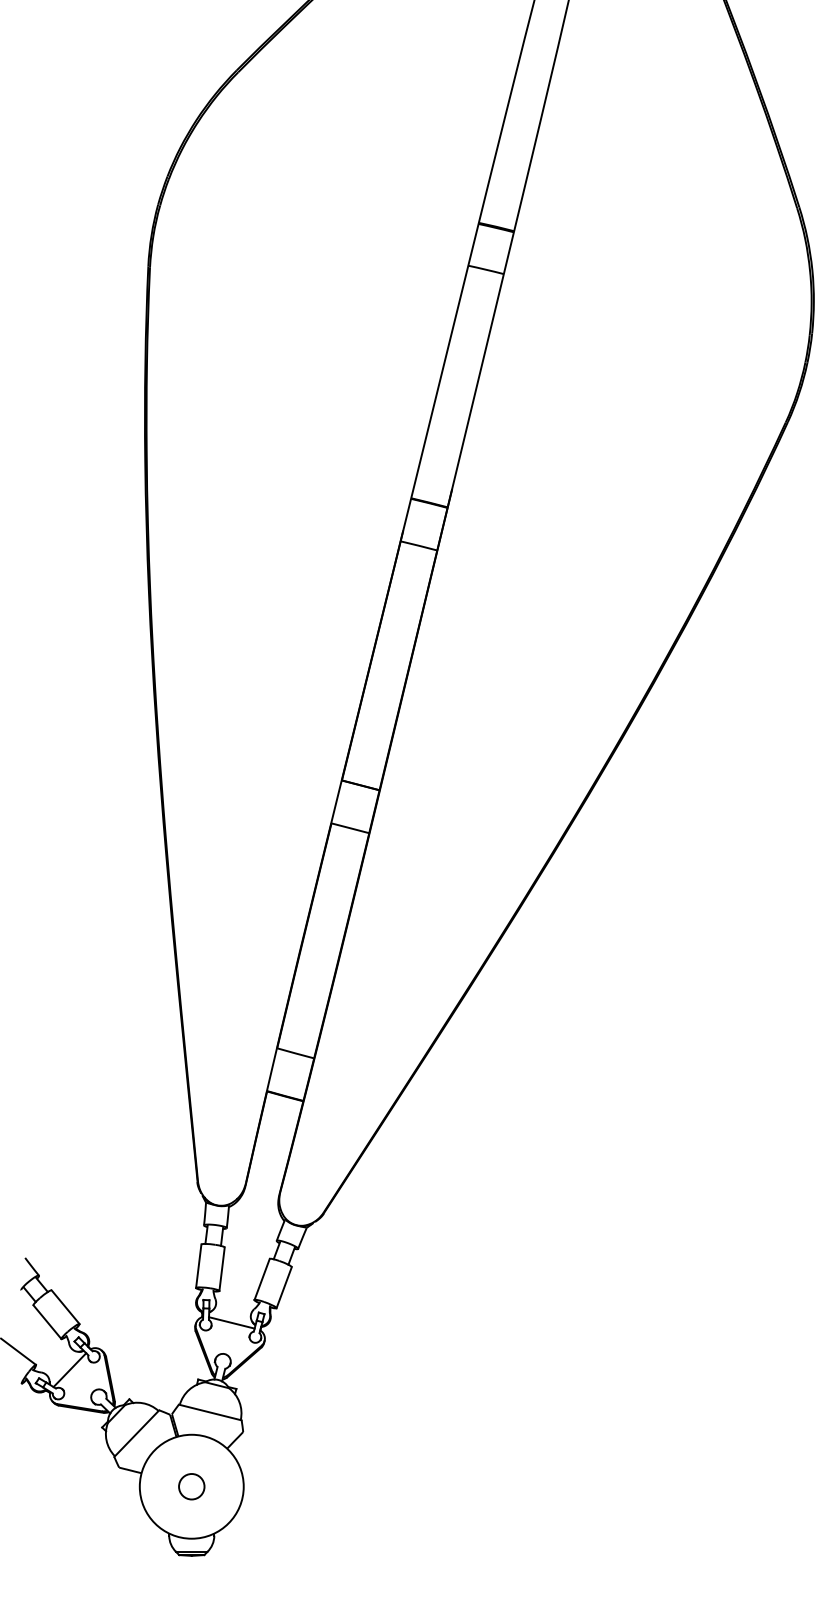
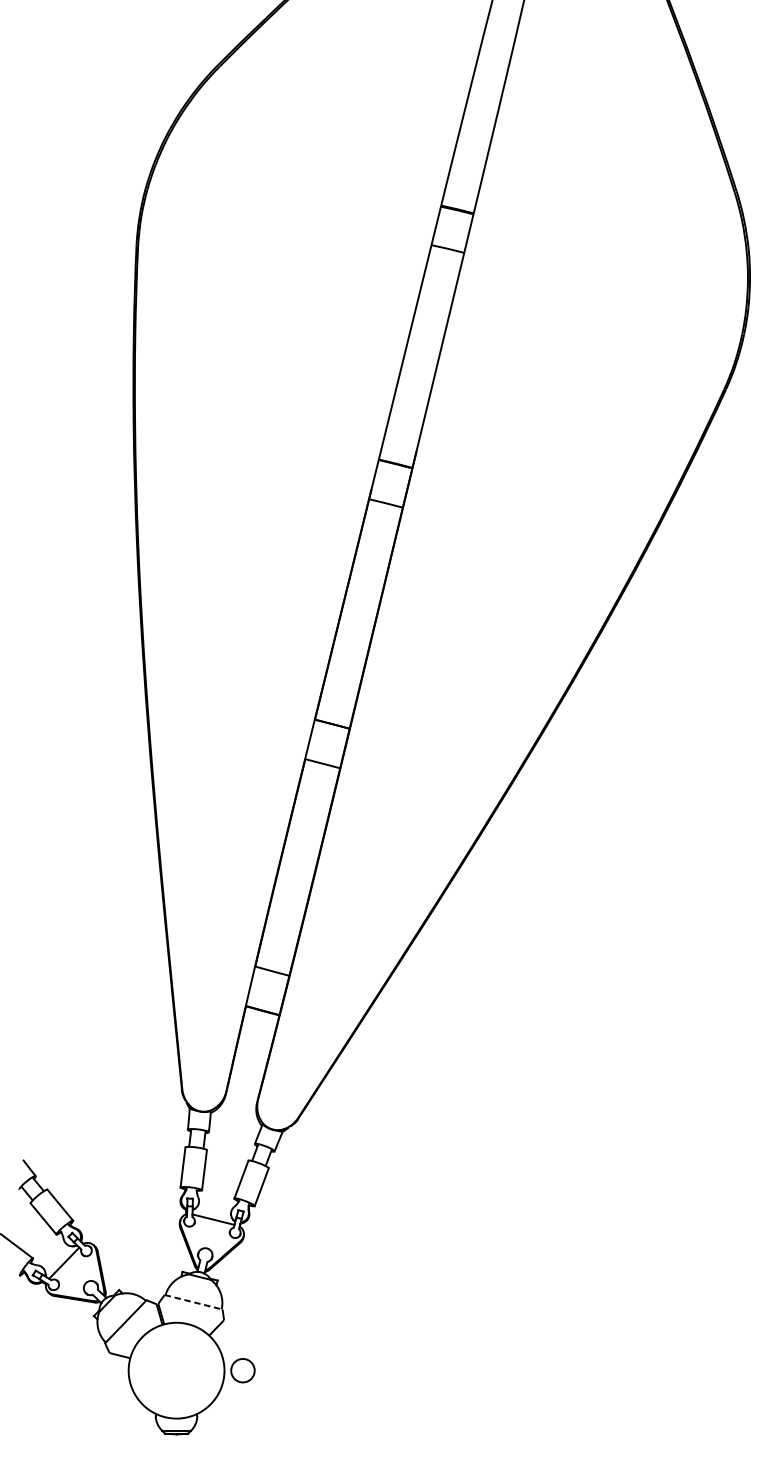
line: (210, 1412) -> (193, 1302), solid -> dashed
circle: (191, 1486) -> (242, 1370), moved

